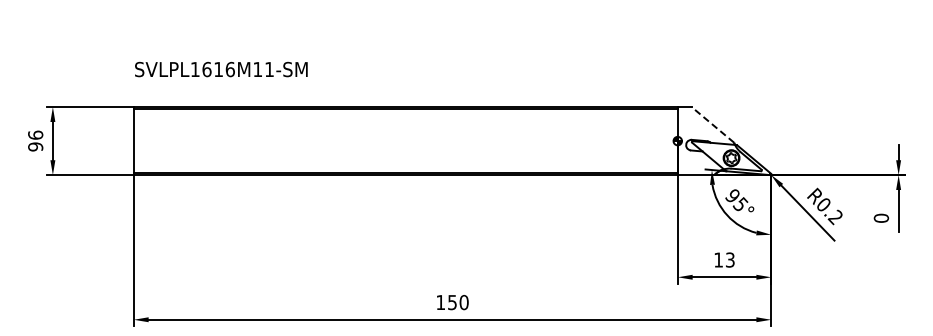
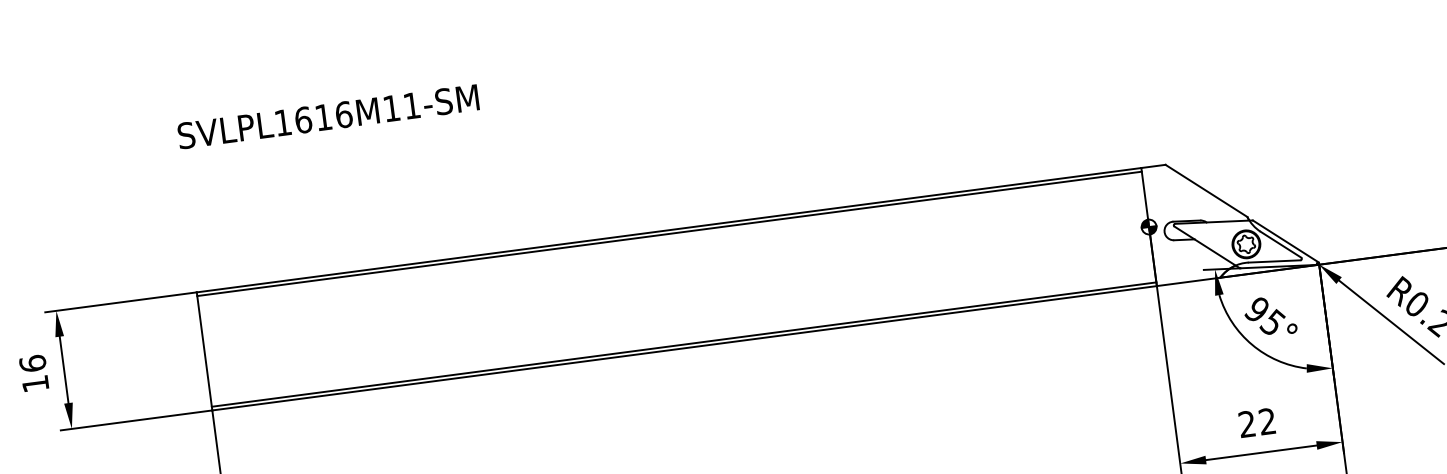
text: (221, 69) -> (328, 116), moved
line: (712, 124) -> (1205, 190), dashed -> solid
text: (35, 146) -> (35, 383), 96 -> 16
text: (724, 259) -> (1257, 421), 13 -> 22

